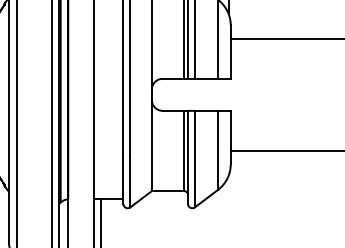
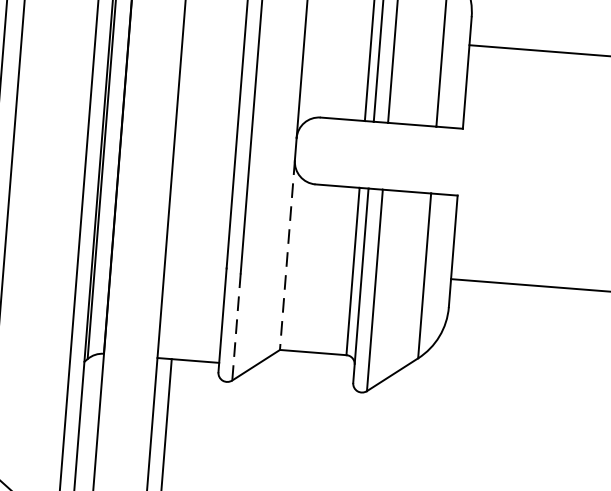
line: (151, 146) -> (286, 256), solid -> dashed
line: (130, 181) -> (236, 326), solid -> dashed

